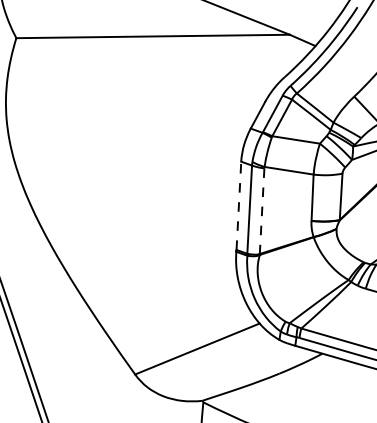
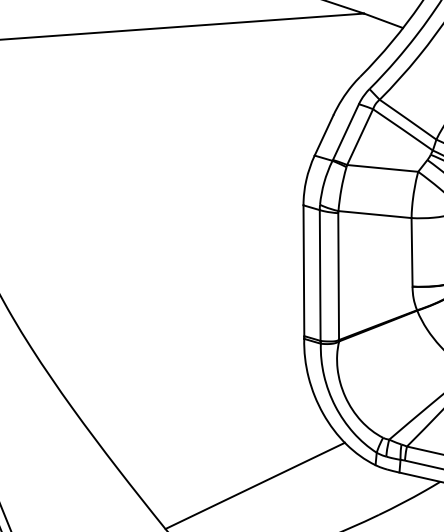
line: (238, 205) -> (303, 270), dashed -> solid
line: (262, 211) -> (339, 277), dashed -> solid

